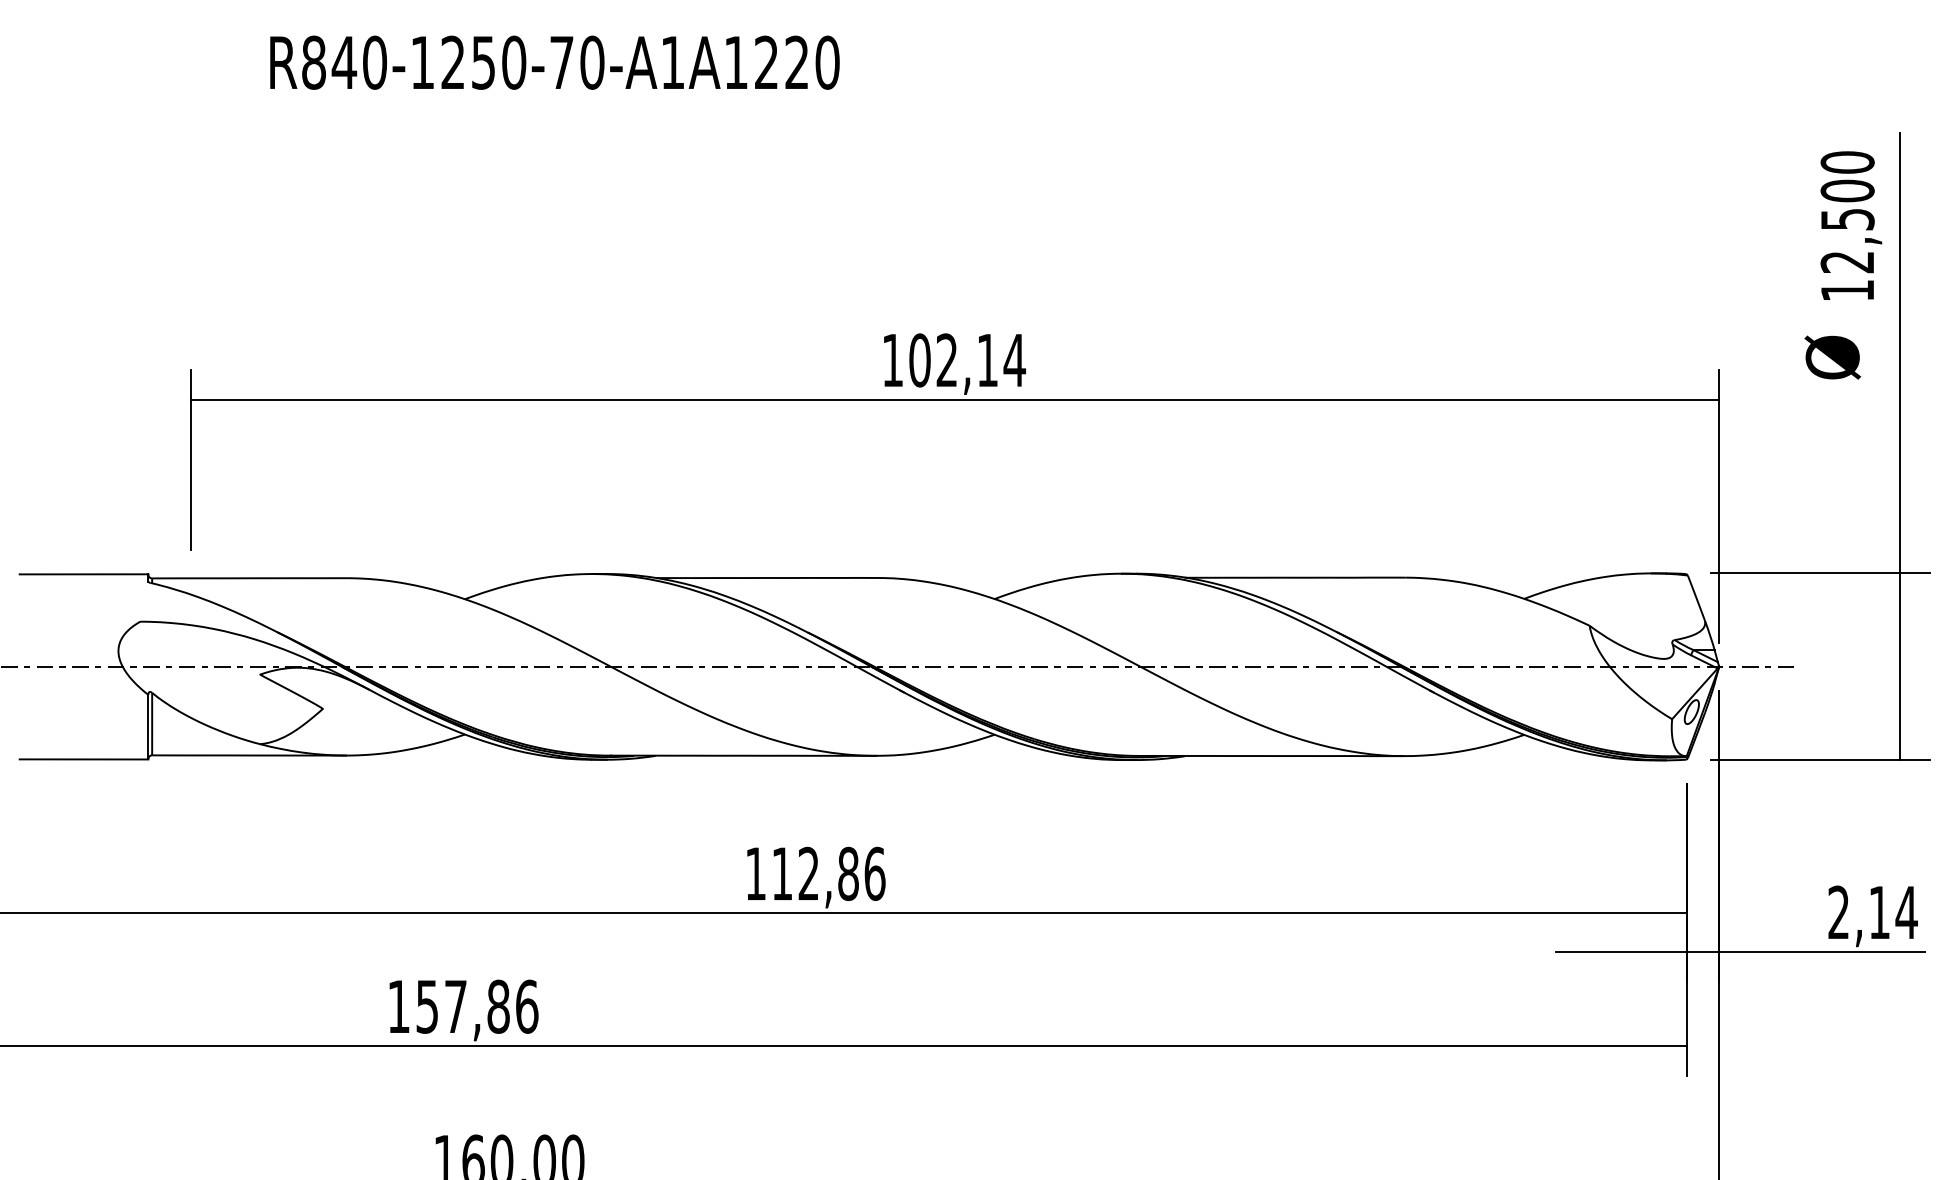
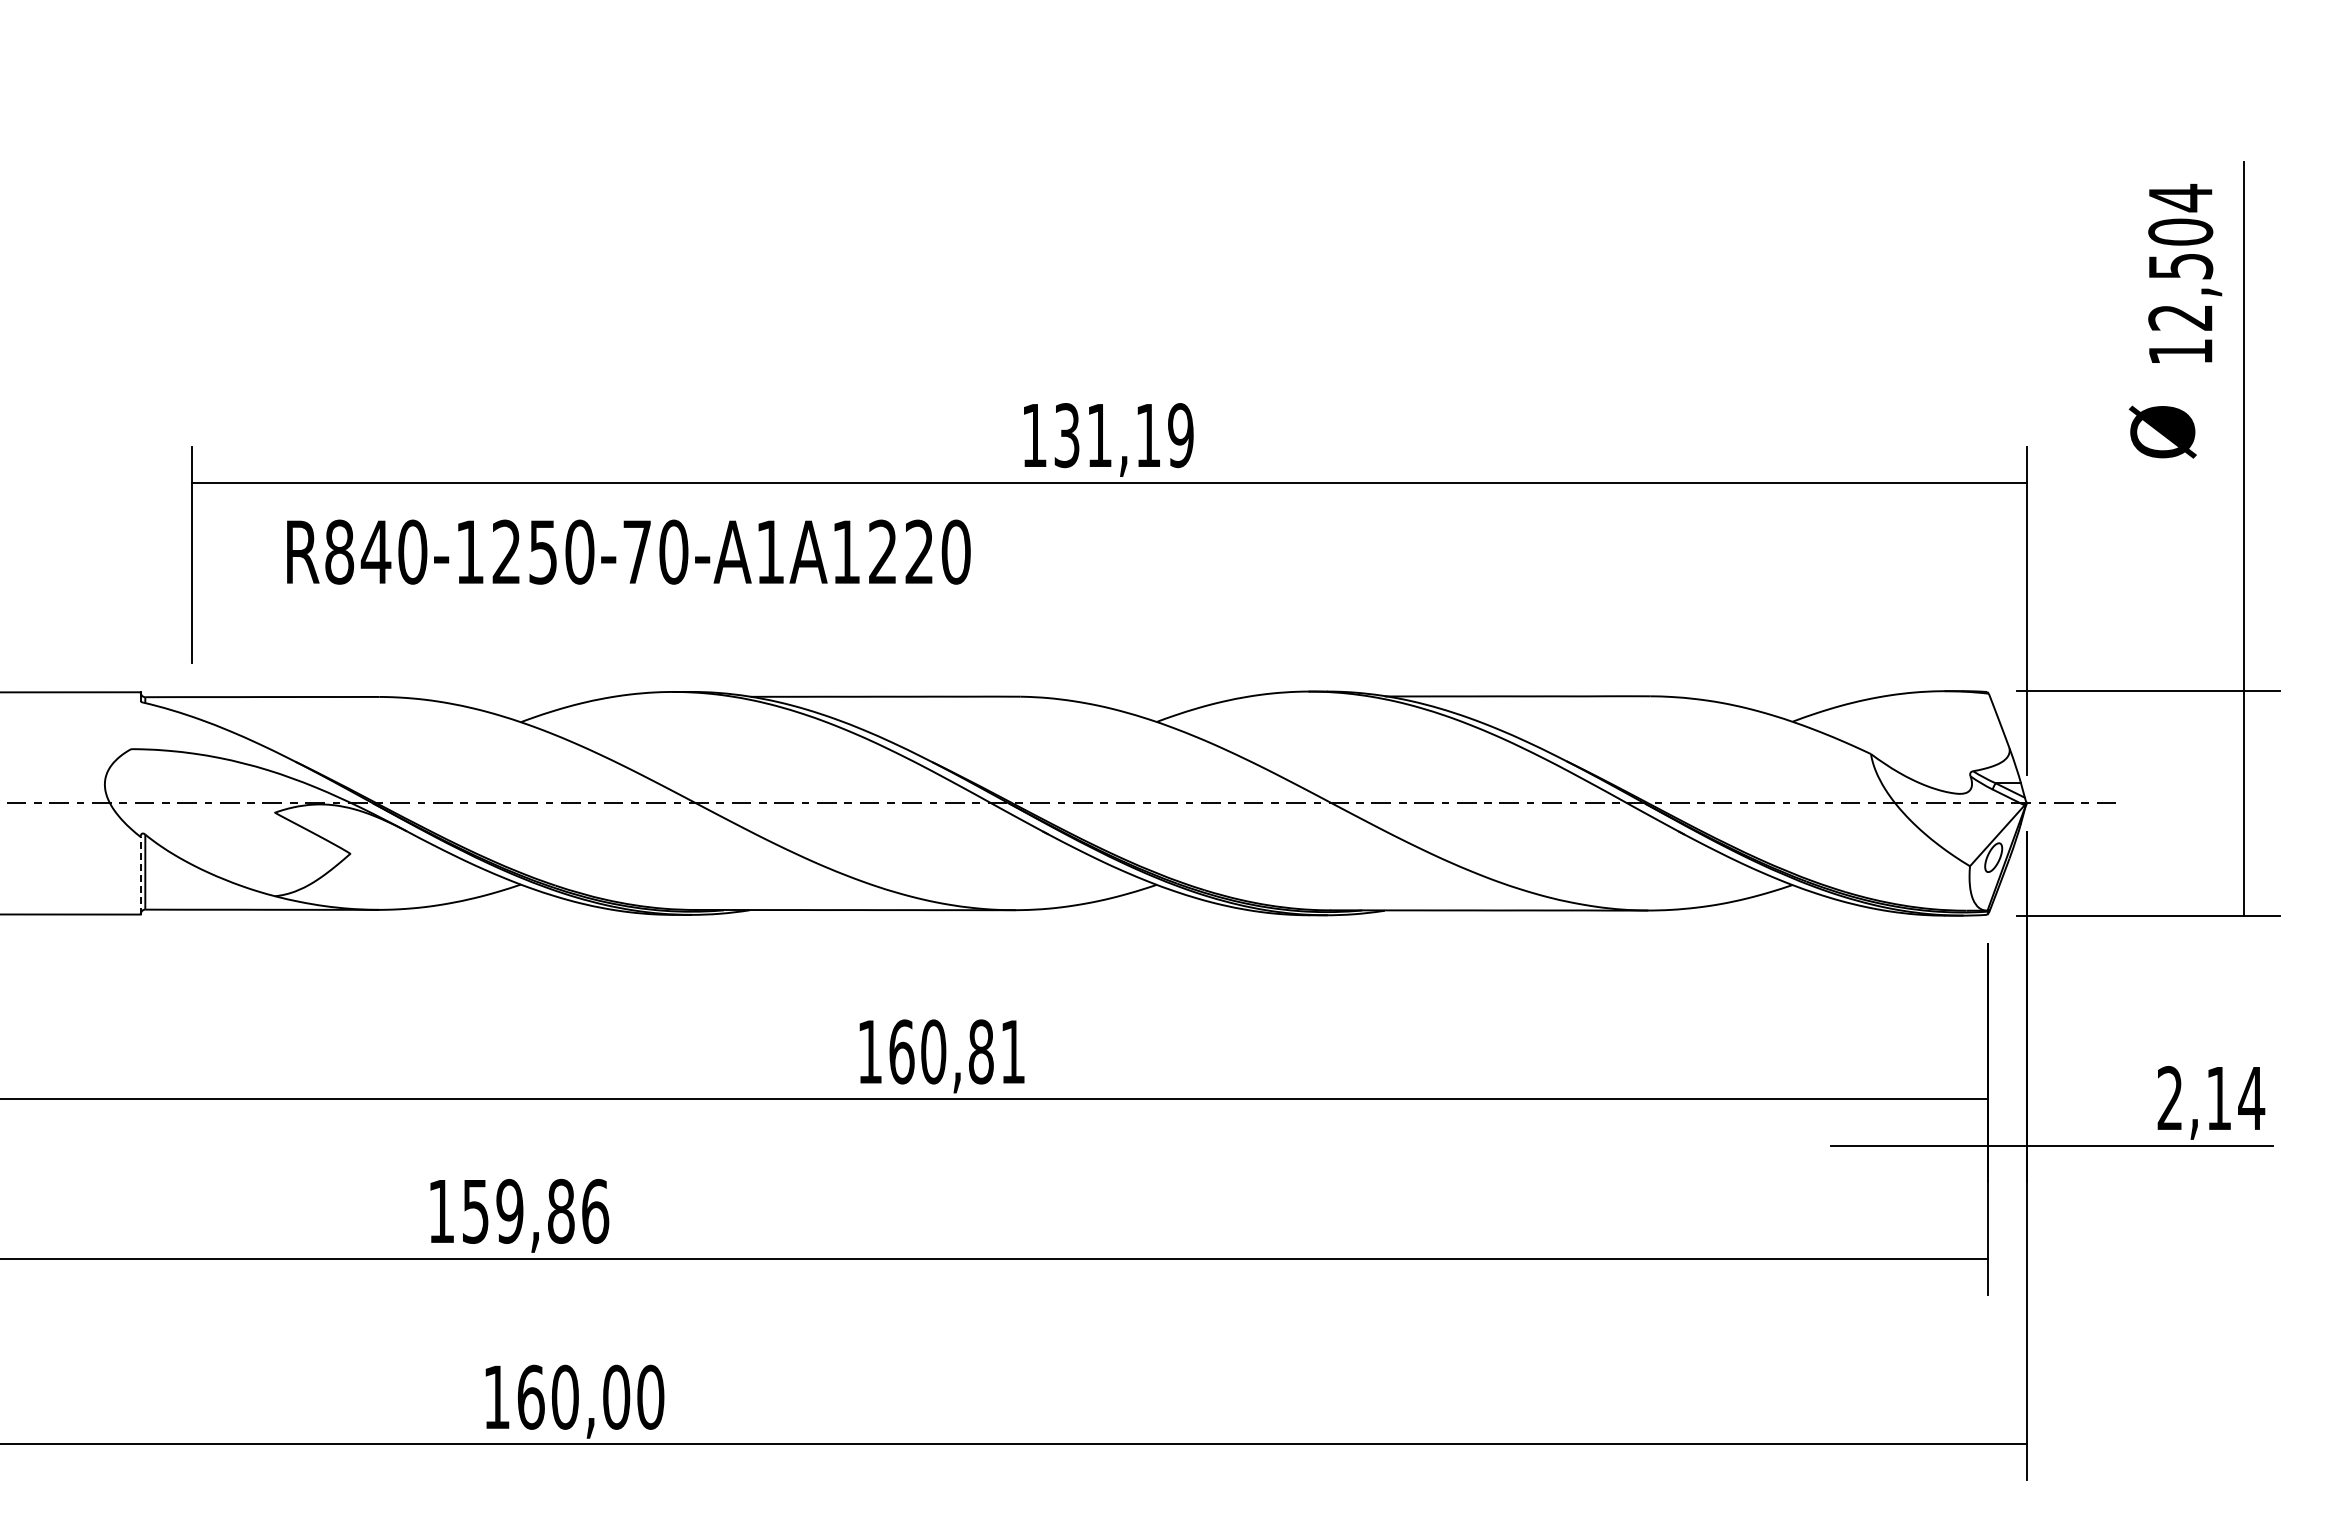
text: (554, 62) -> (628, 551), moved
text: (1847, 162) -> (2180, 197), 12,500 -> 12,504
text: (967, 360) -> (1124, 435), 102,14 -> 131,19
line: (148, 726) -> (140, 875), solid -> dashed
text: (828, 873) -> (957, 1051), 112,86 -> 160,81
text: (455, 1005) -> (509, 1210), 157,86 -> 159,86

